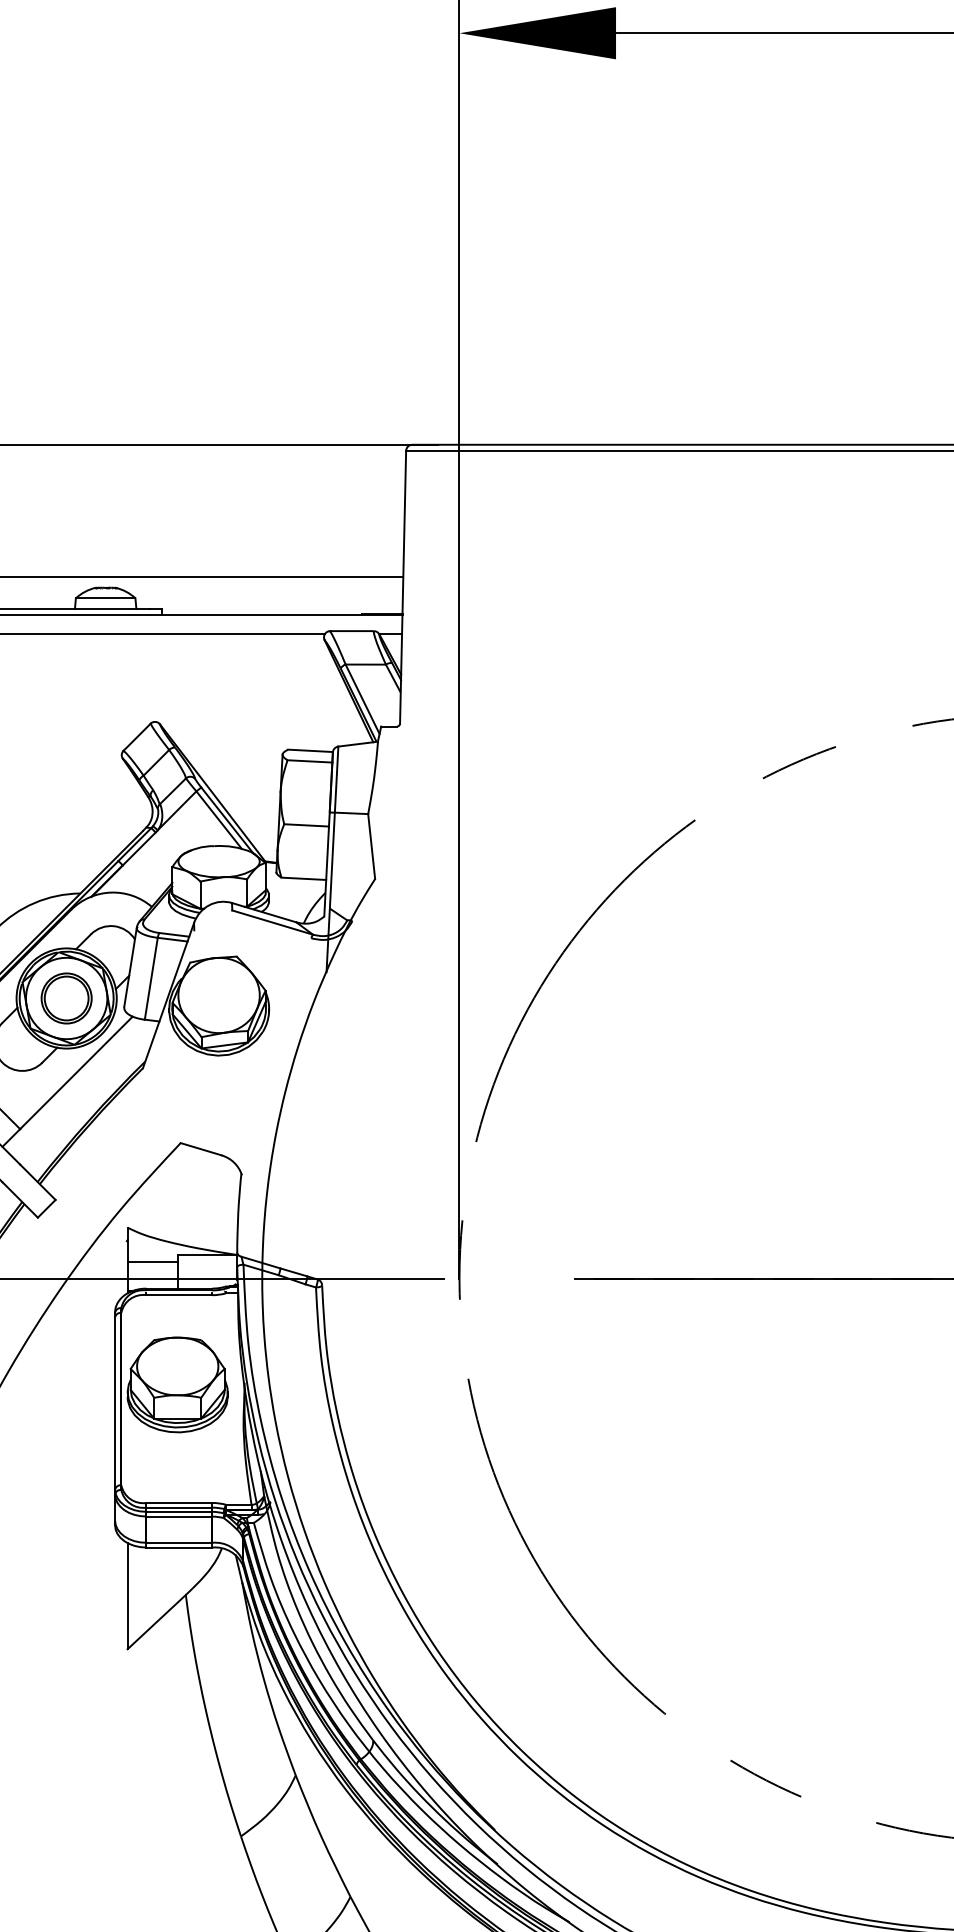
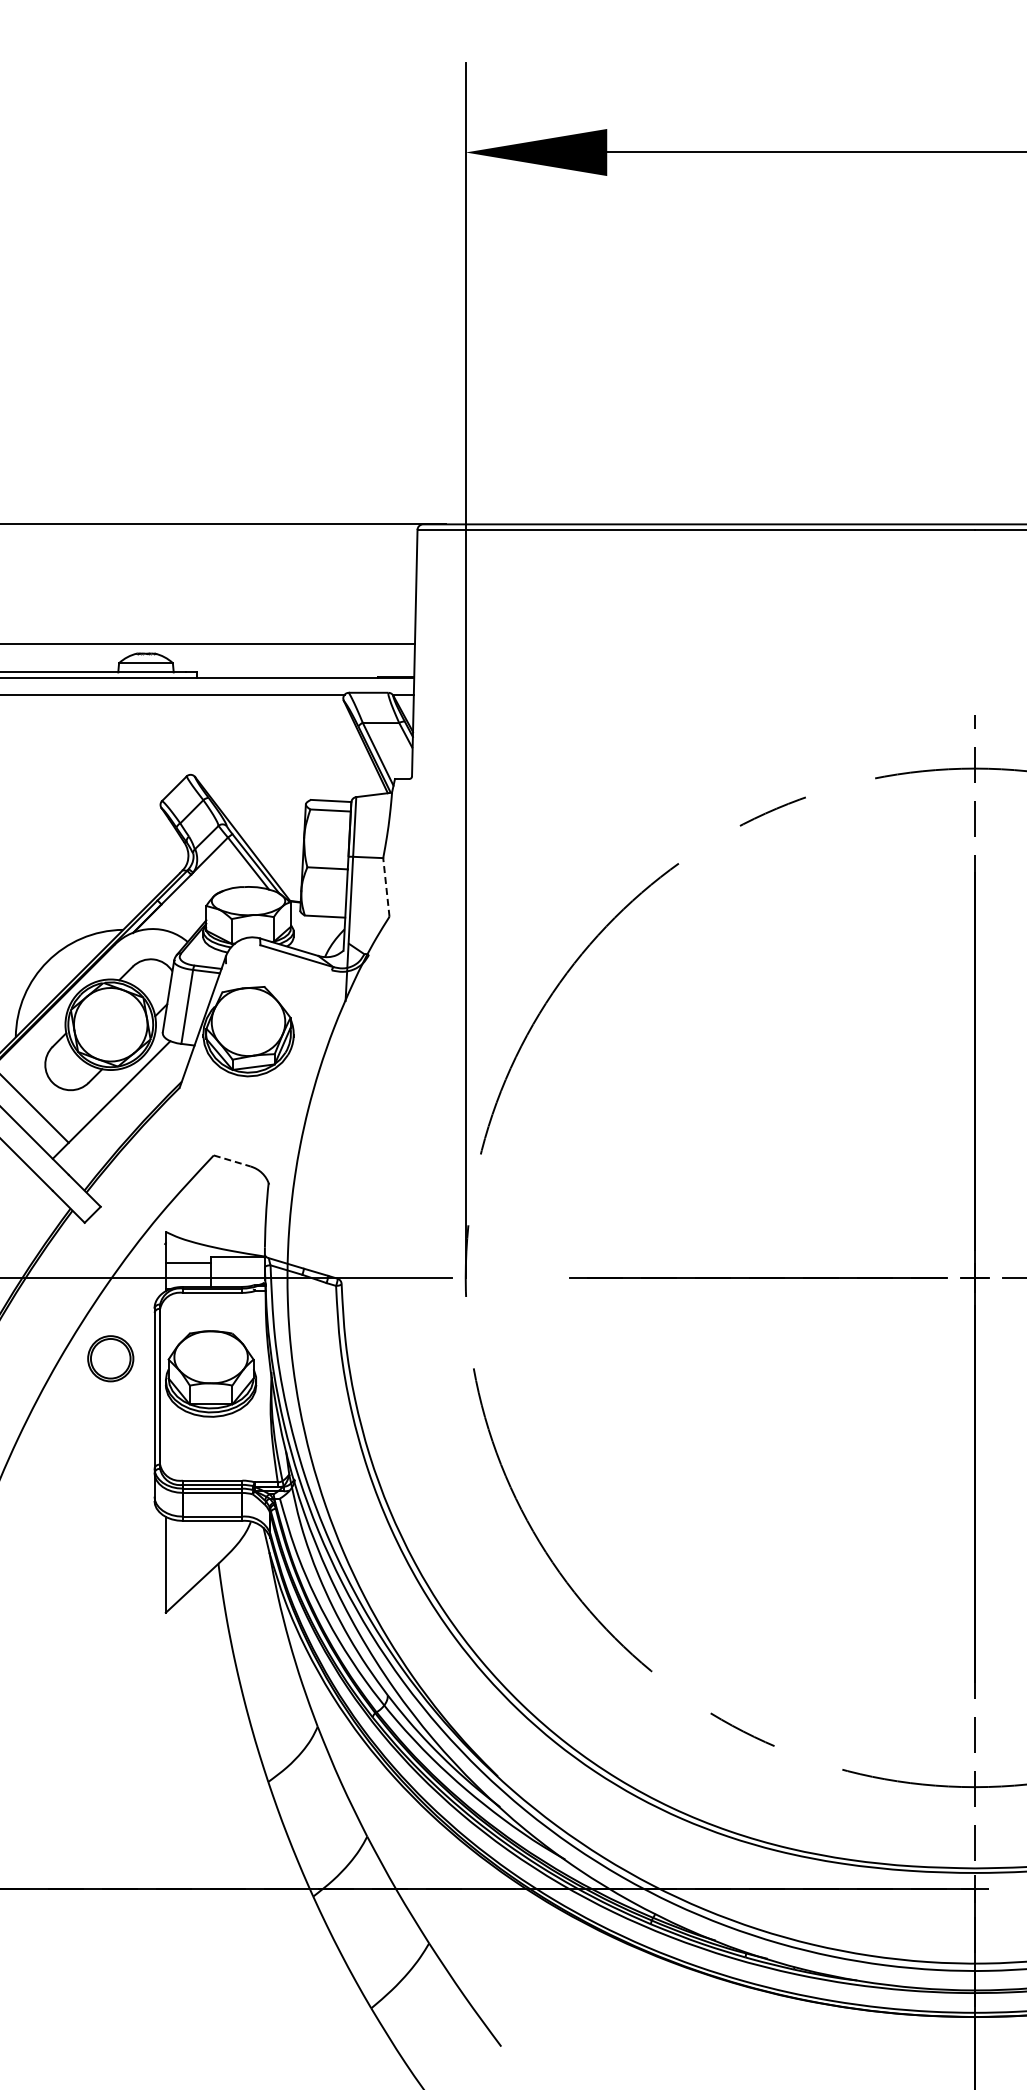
line: (371, 846) -> (386, 887), solid -> dashed
part: (66, 998) -> (110, 1358), moved
line: (201, 1149) -> (232, 1161), solid -> dashed

